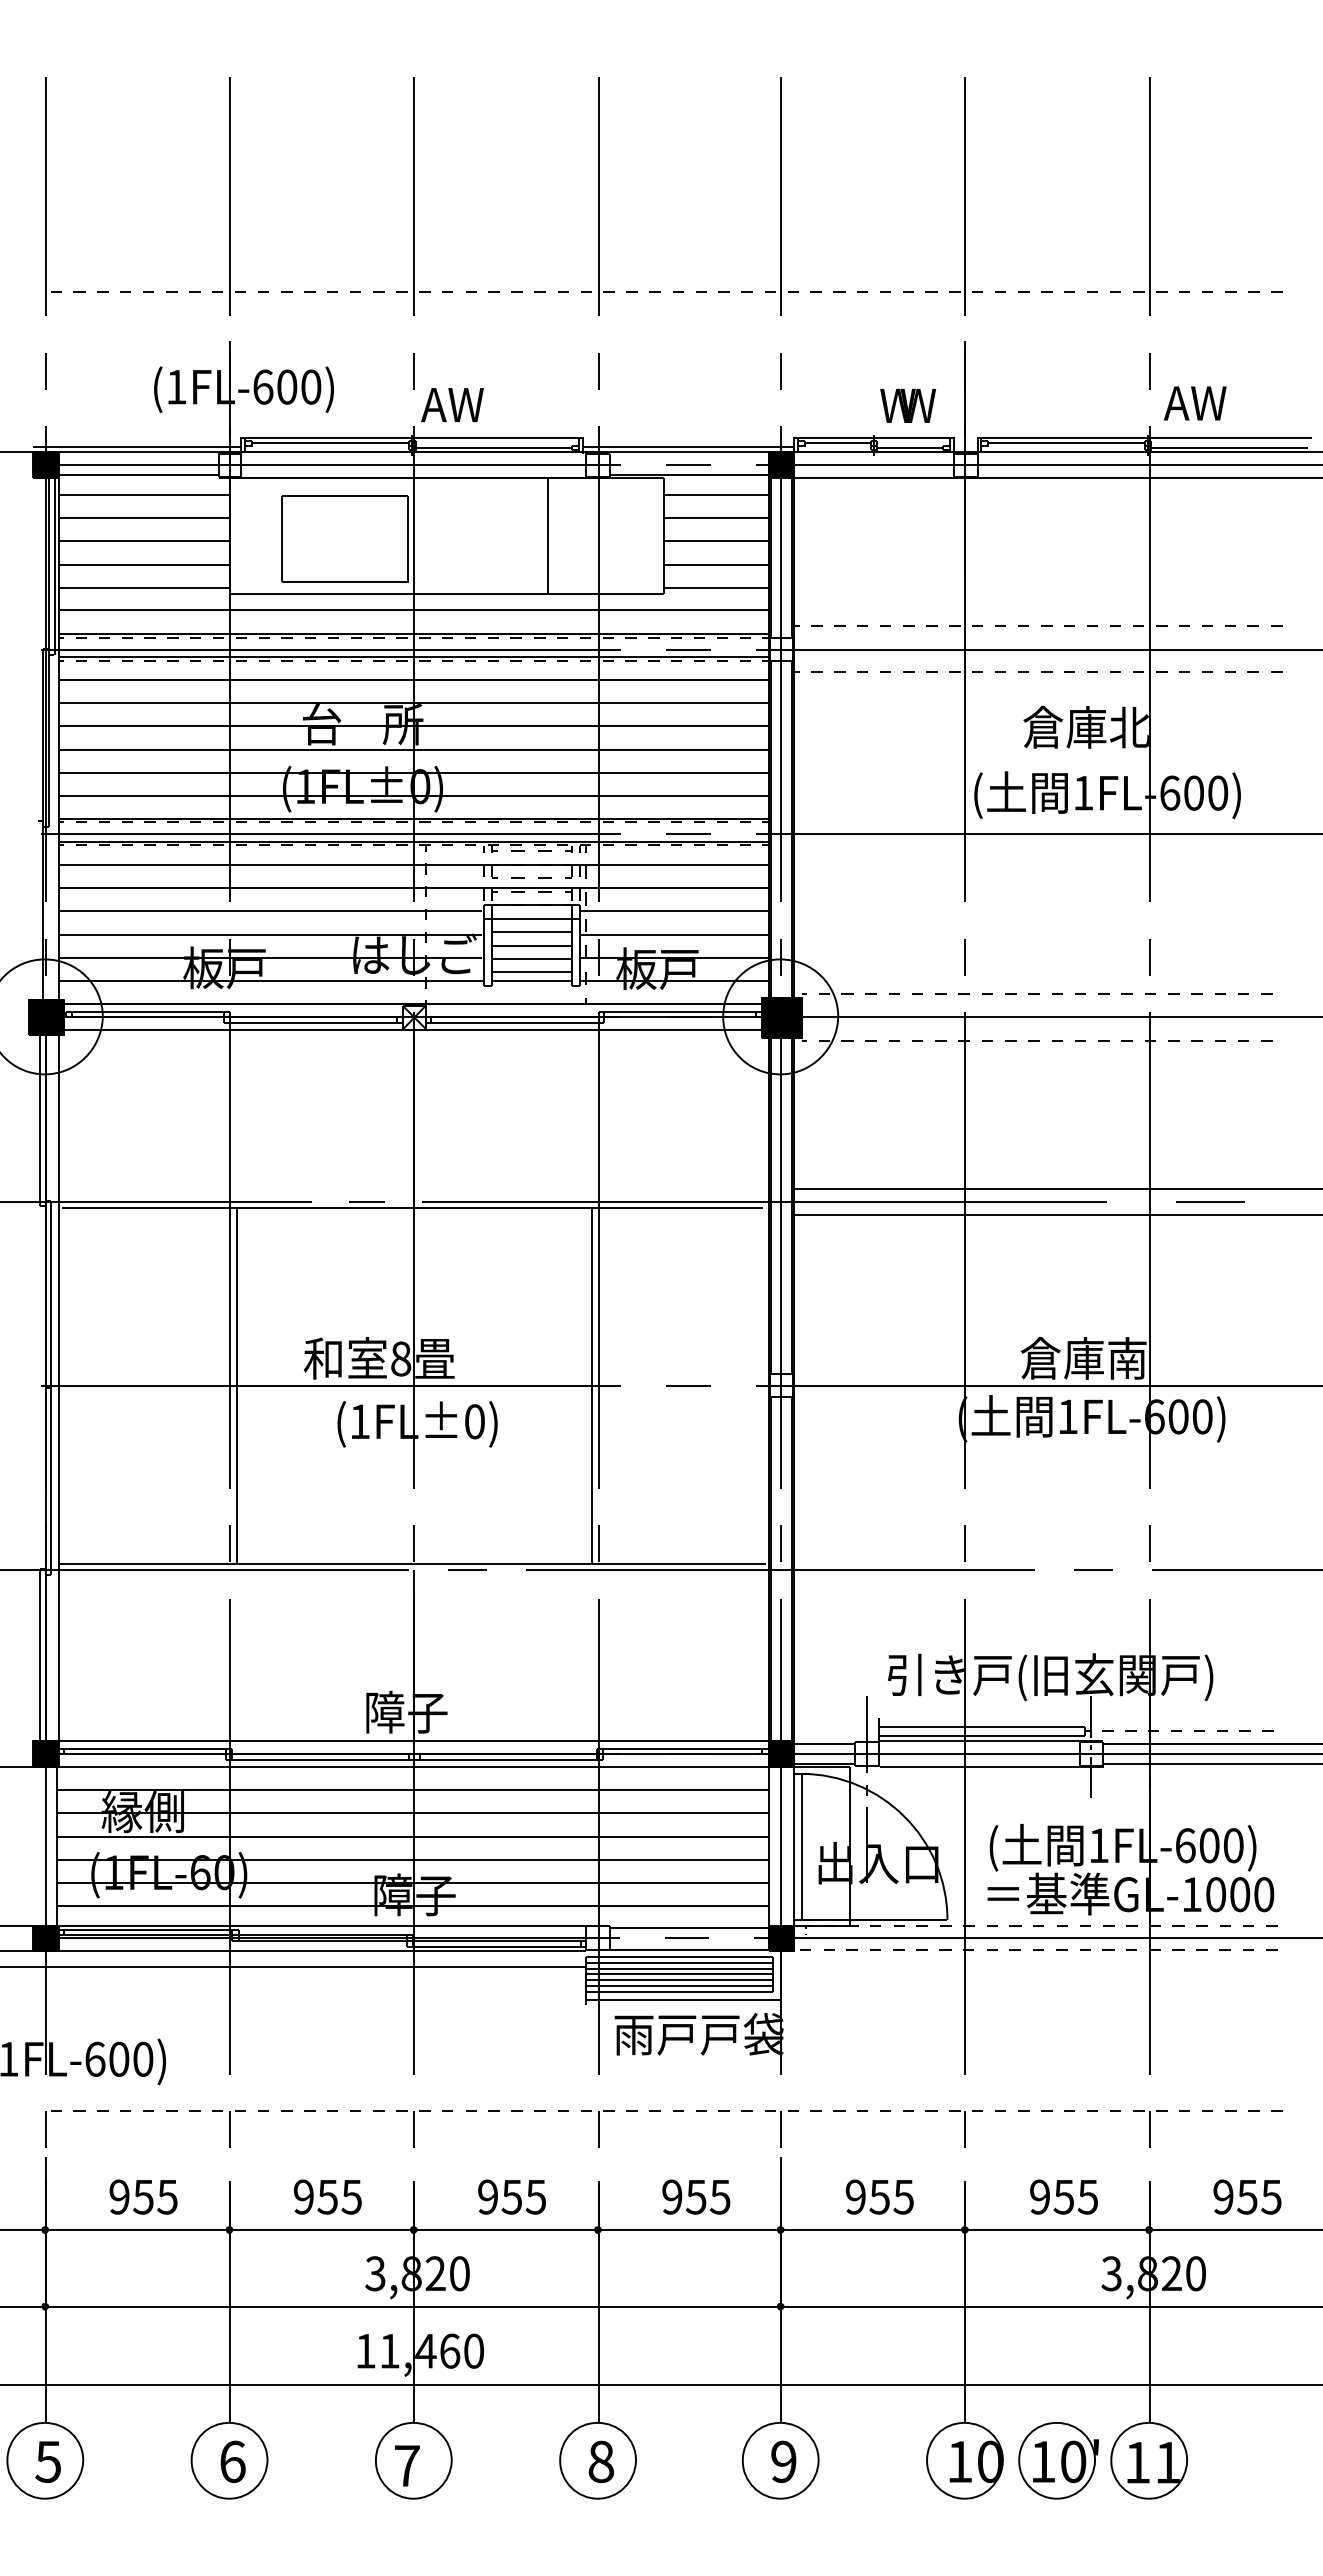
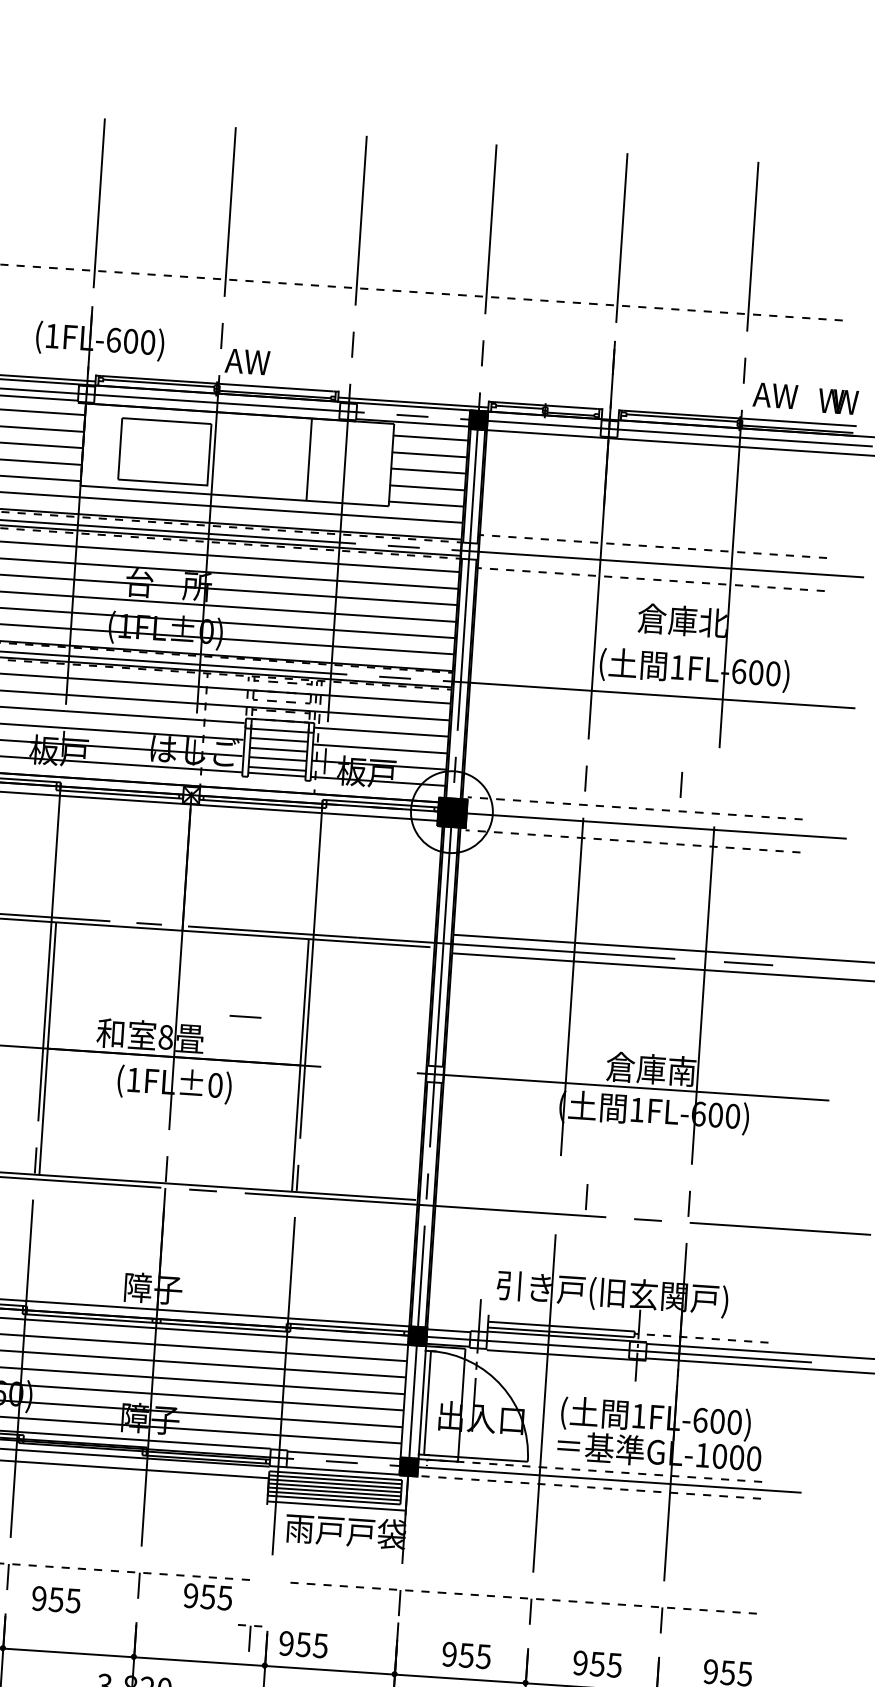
text: (908, 405) -> (838, 401), moved
line: (1149, 957) -> (681, 785), moved
line: (688, 1385) -> (245, 1016), moved
line: (964, 1543) -> (586, 1196), moved
part: (597, 2128) -> (249, 1637), moved
text: (327, 2196) -> (56, 1599), moved
text: (511, 2196) -> (207, 1596), moved
text: (696, 2196) -> (303, 1644), moved

